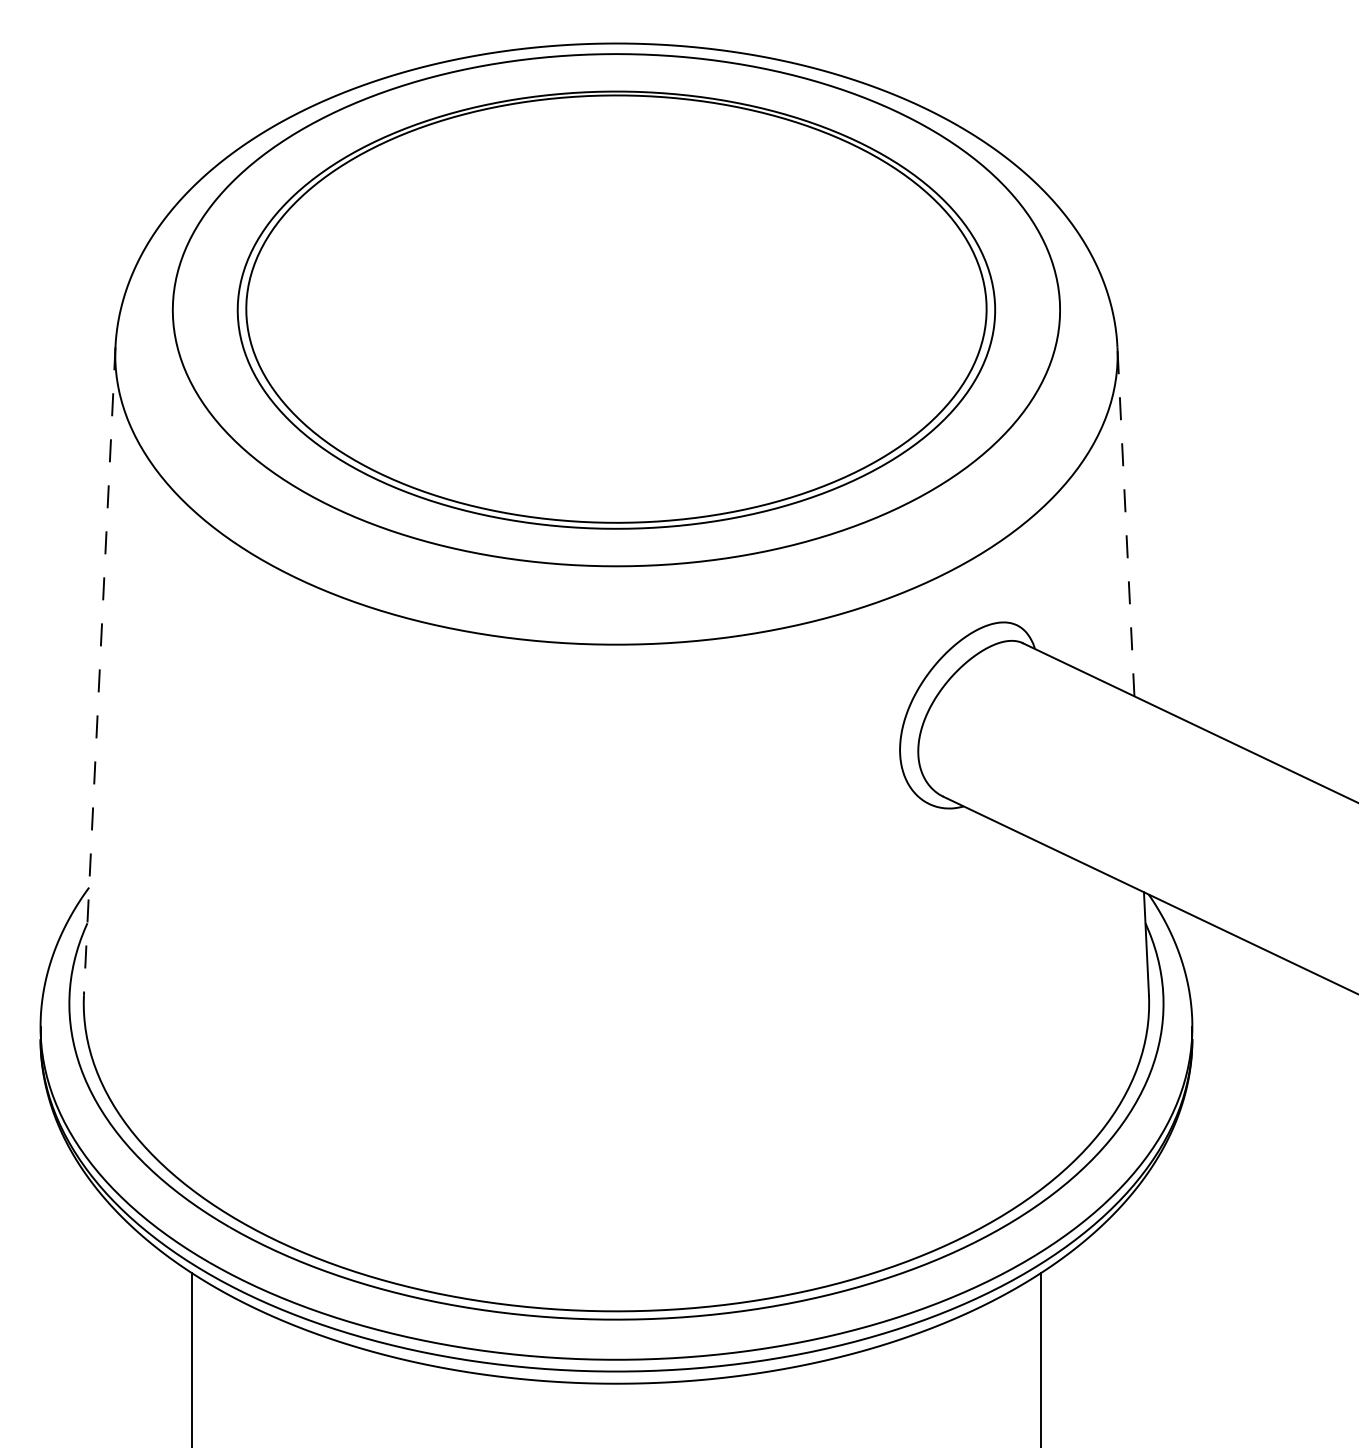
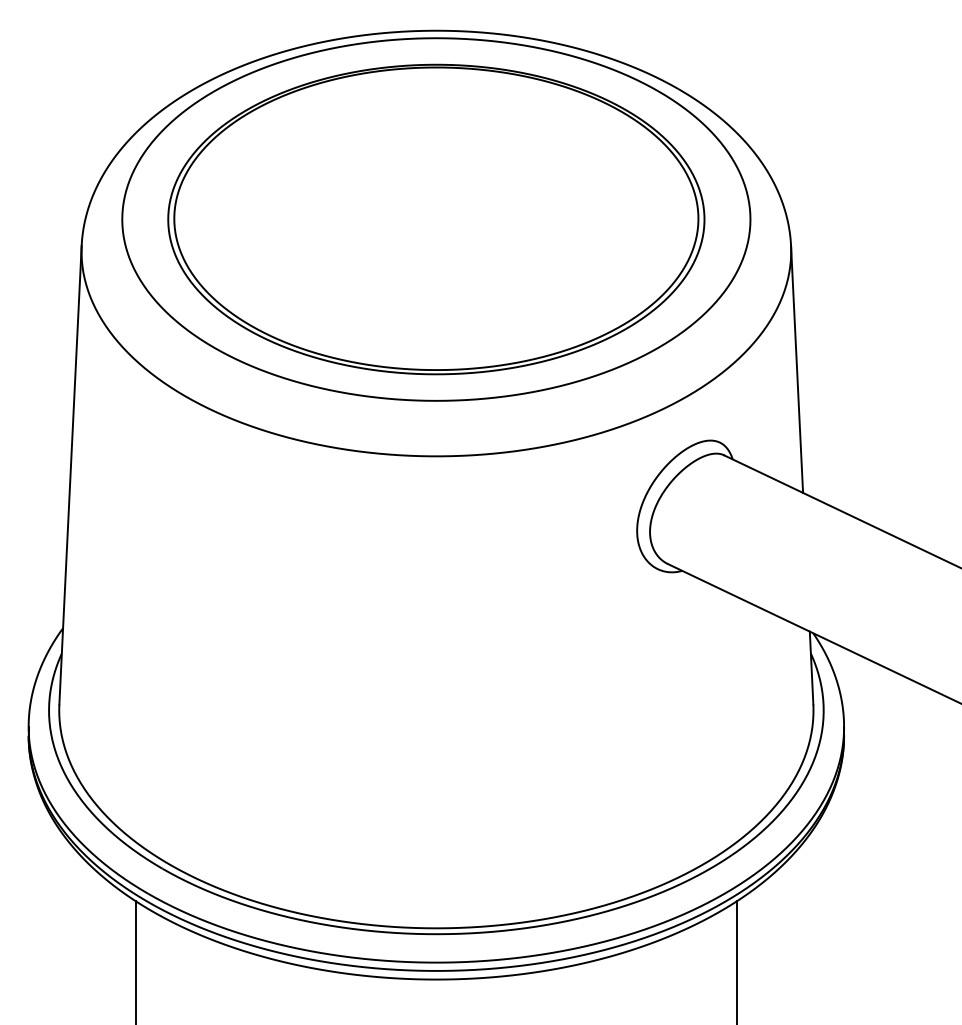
line: (1126, 522) -> (797, 369), dashed -> solid
line: (99, 671) -> (70, 475), dashed -> solid

